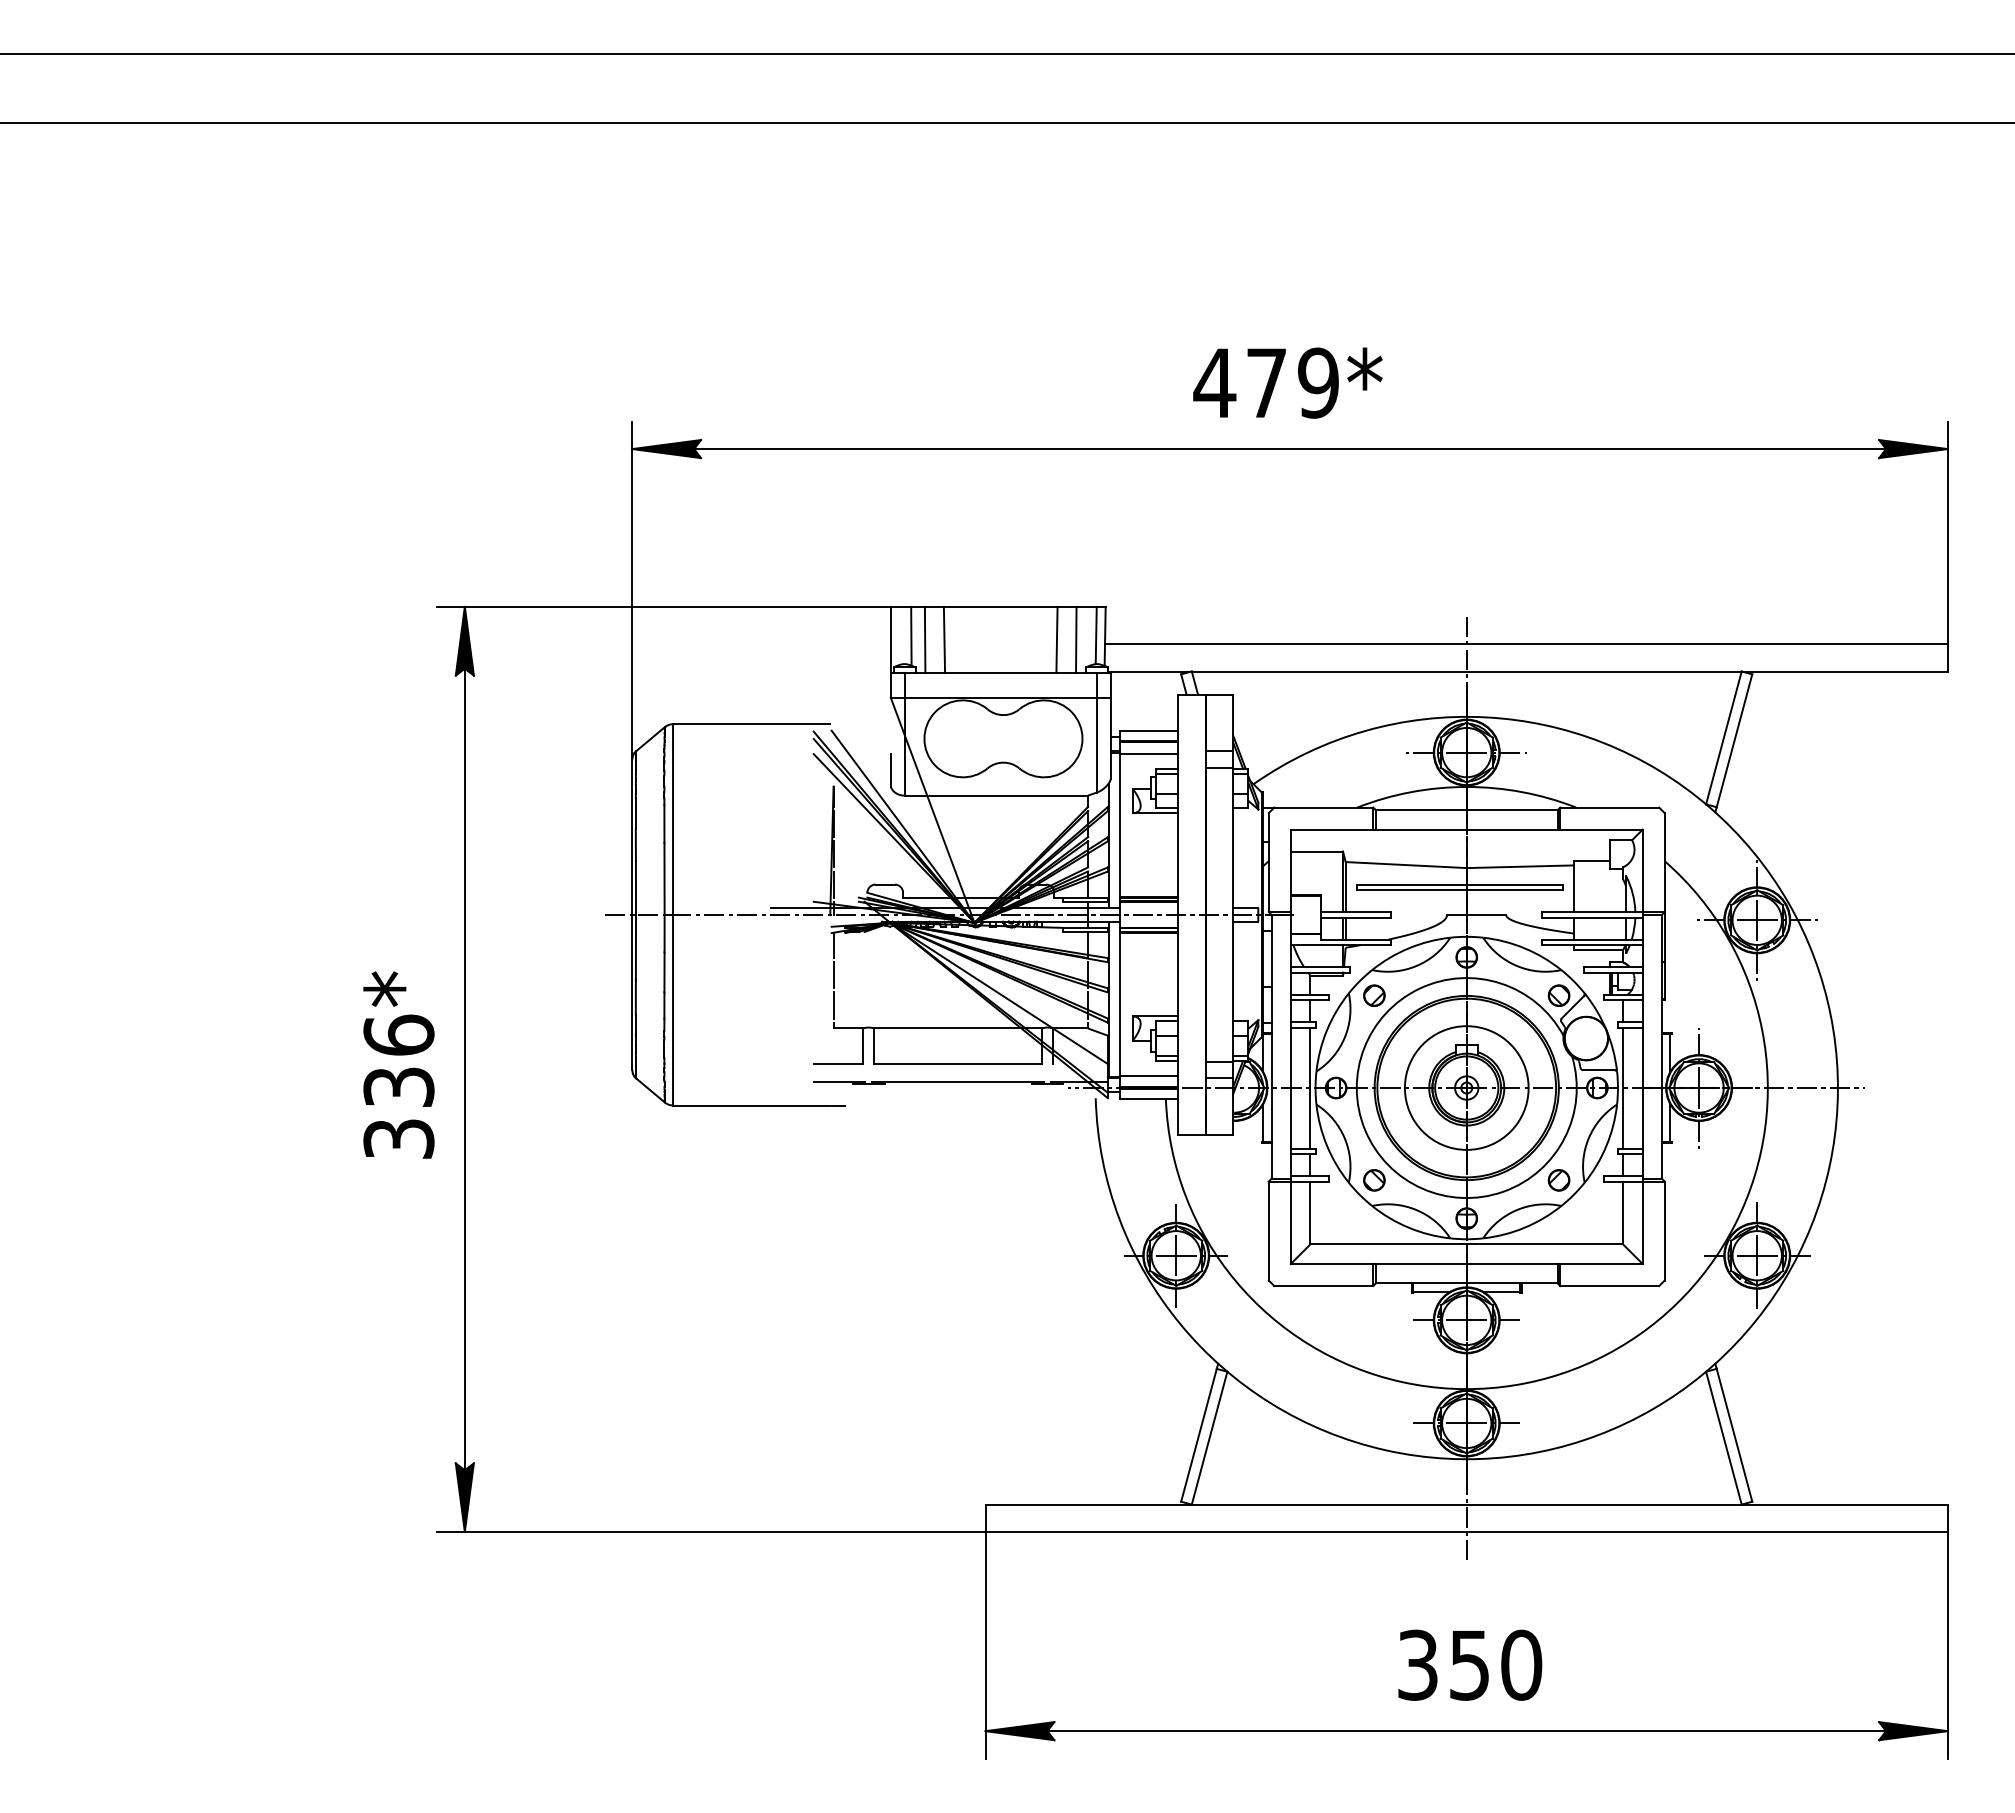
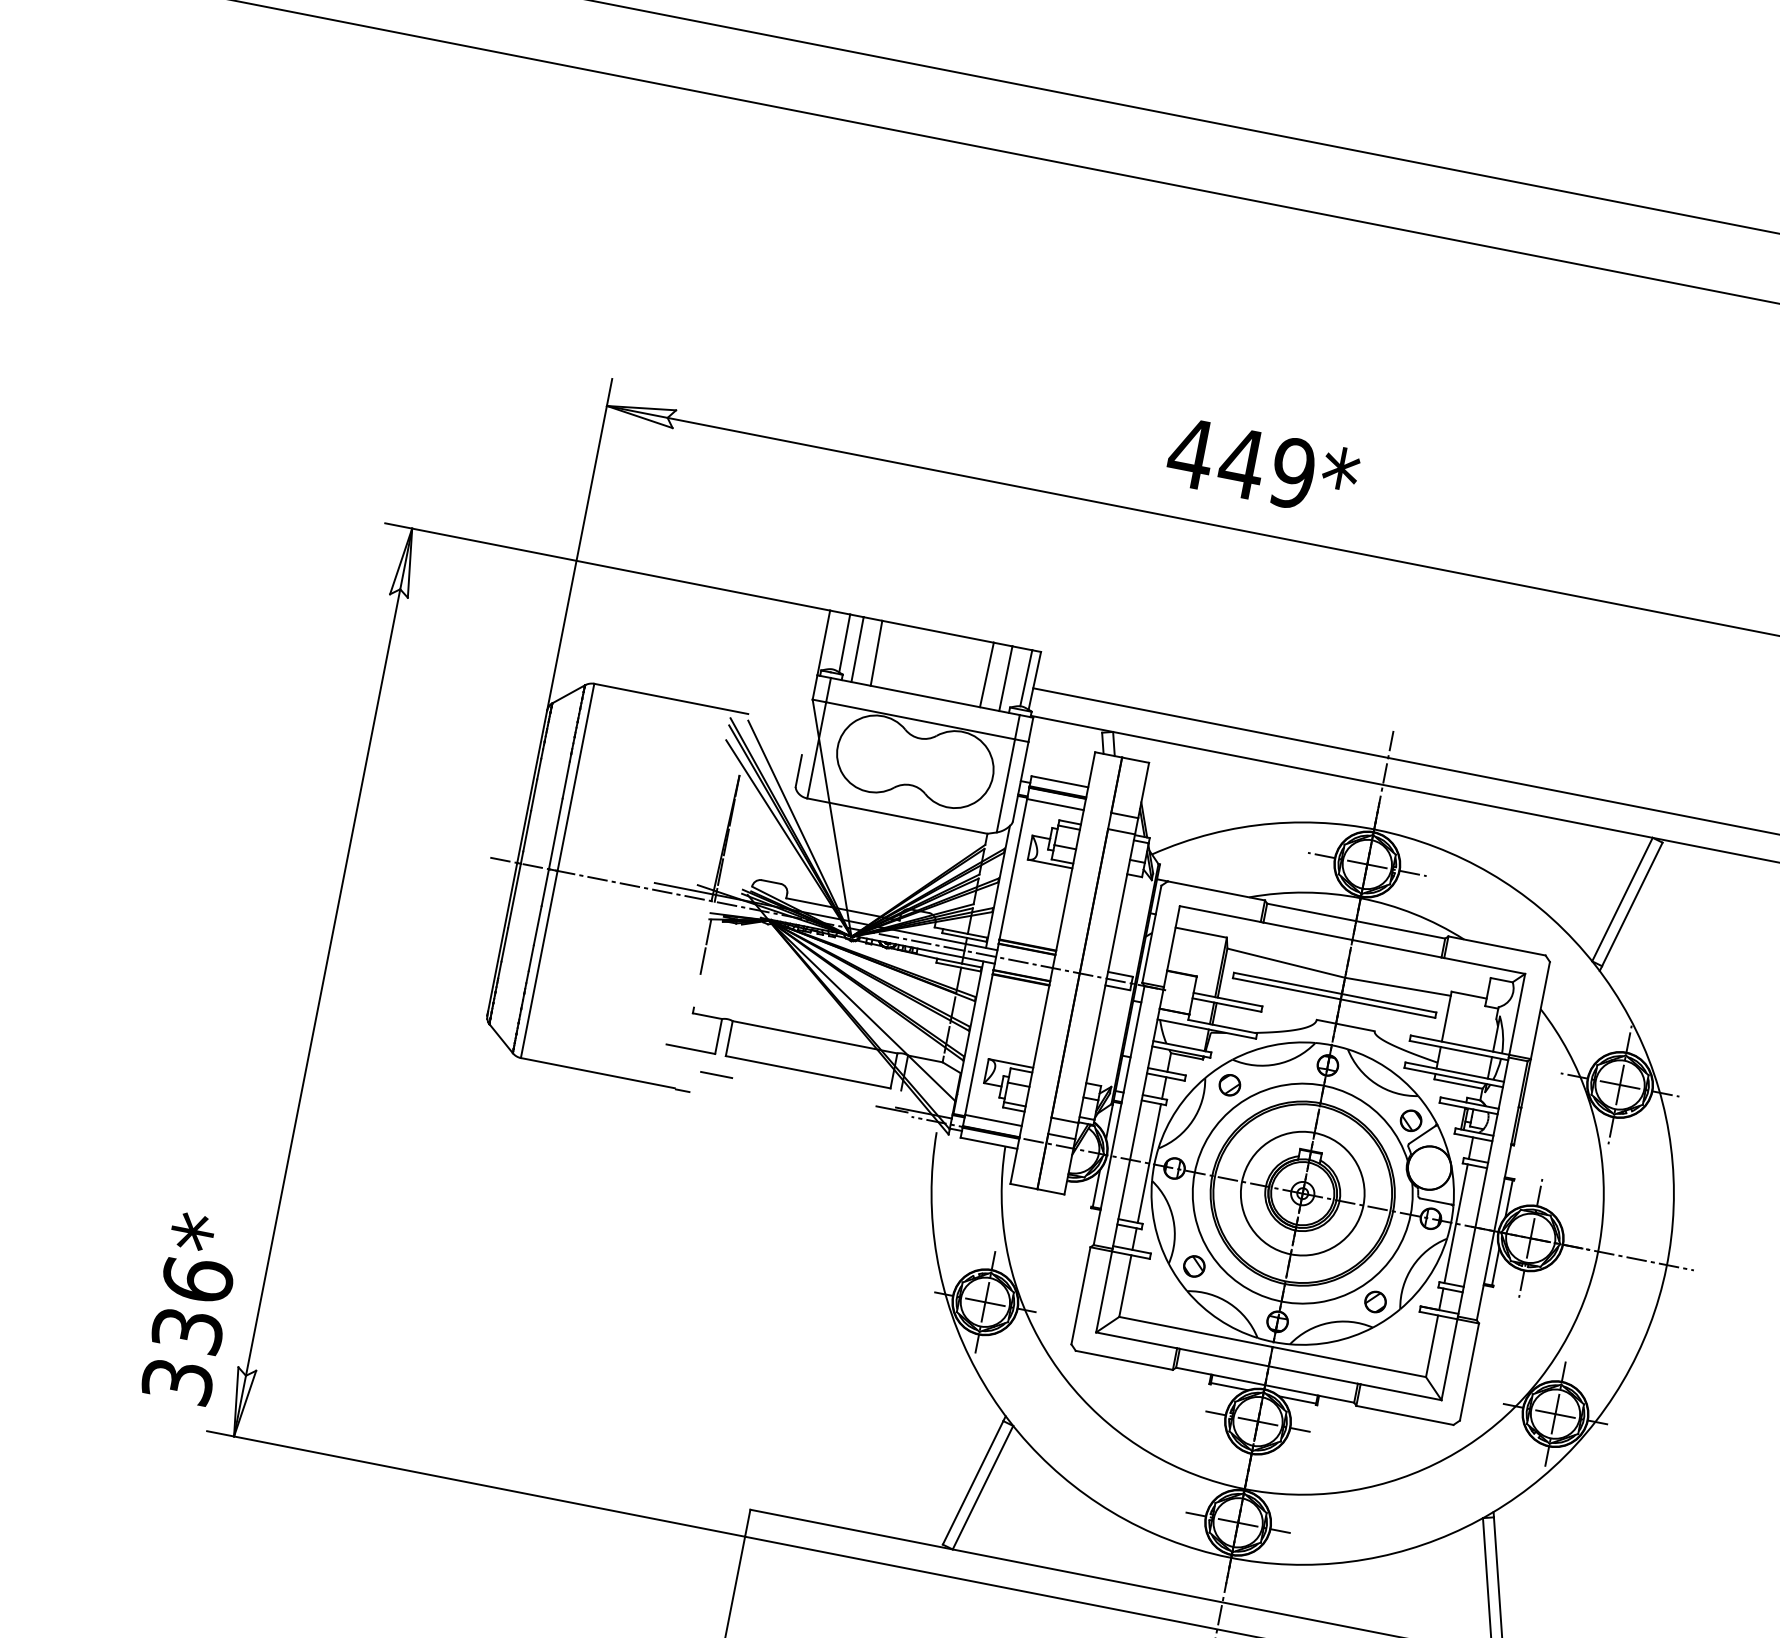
text: (1266, 382) -> (1242, 462), 479* -> 449*
fill: (666, 449) -> (640, 412), removed
fill: (464, 640) -> (405, 561), removed
line: (833, 1005) -> (697, 990), removed
text: (398, 1064) -> (191, 1308), moved
line: (839, 1081) -> (688, 1066), removed
line: (957, 1081) -> (804, 1089), removed
fill: (464, 1497) -> (240, 1402), removed

